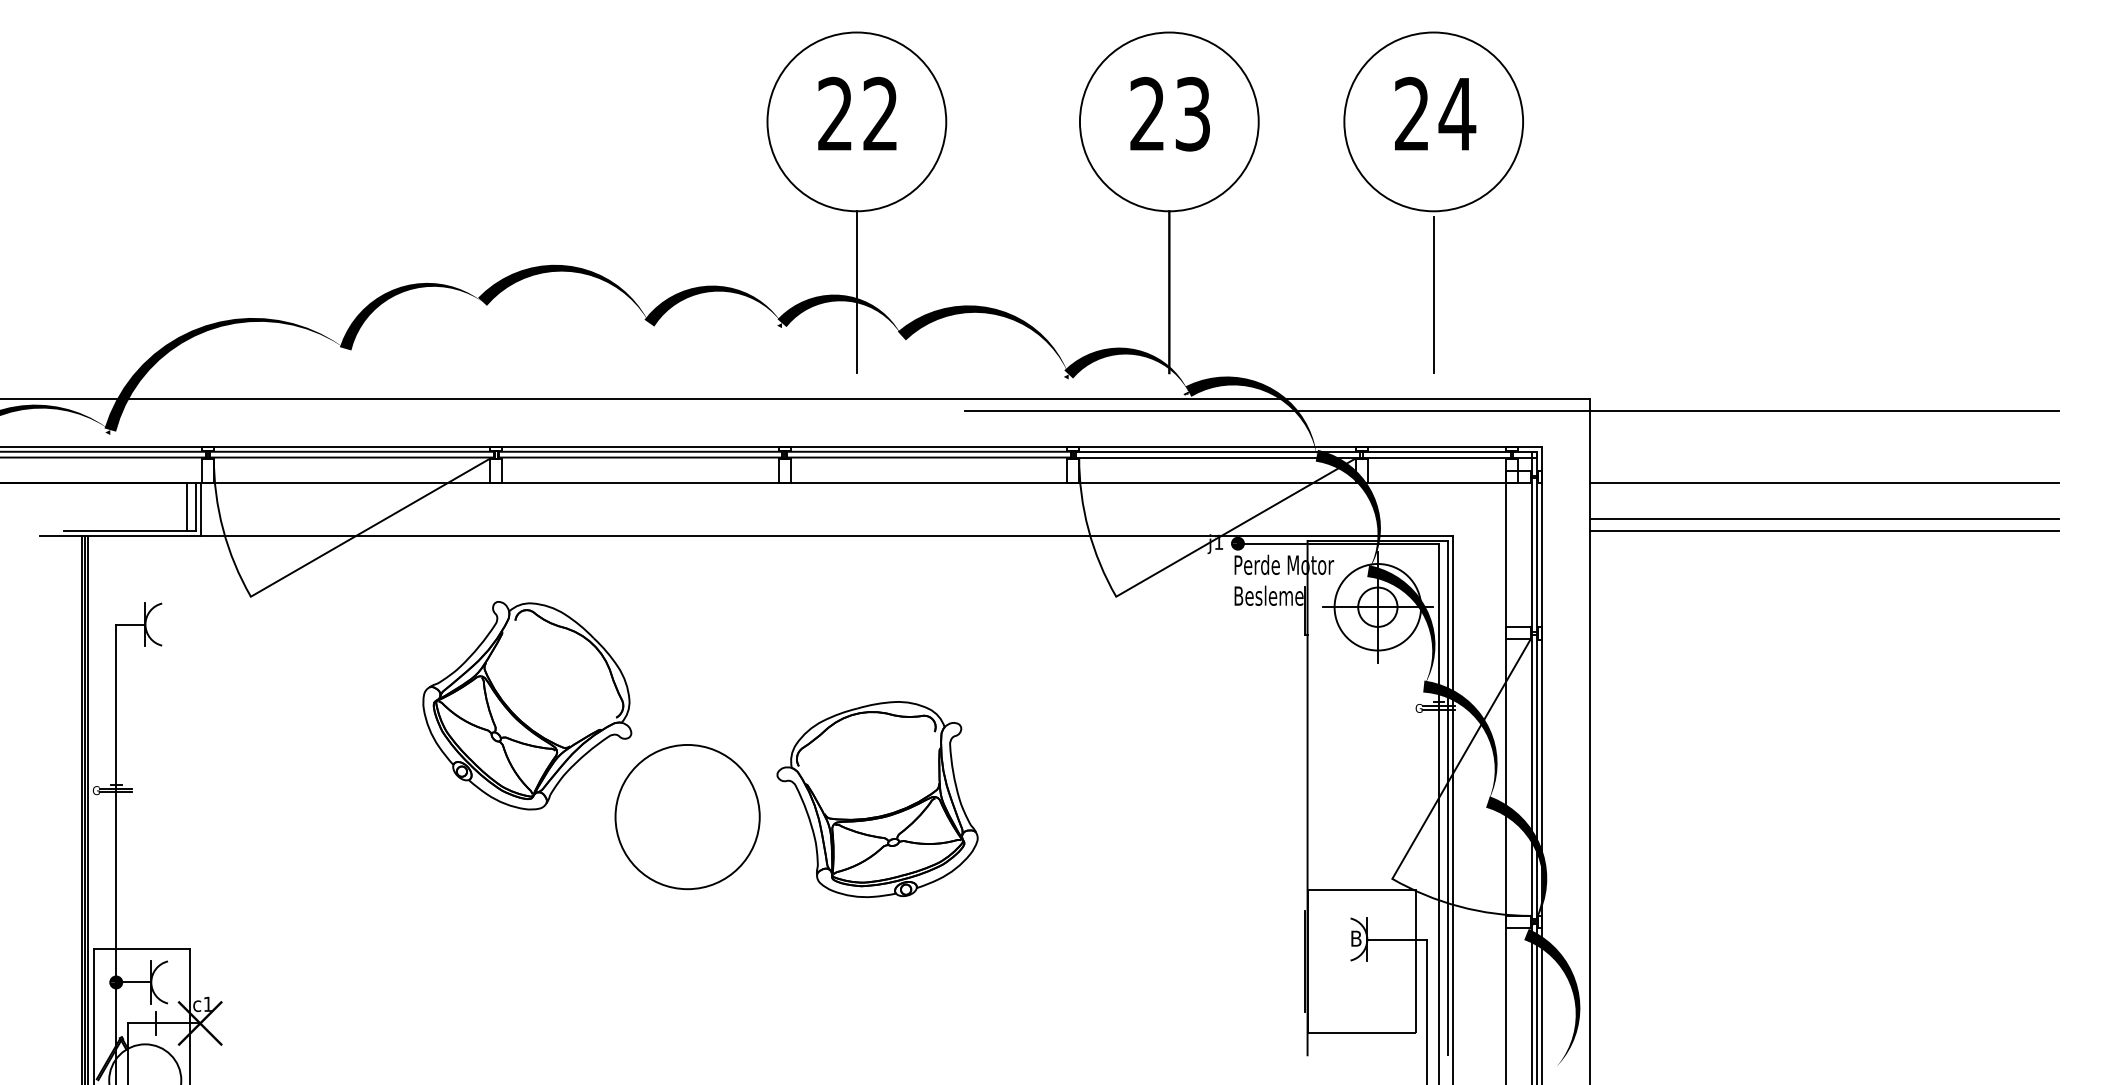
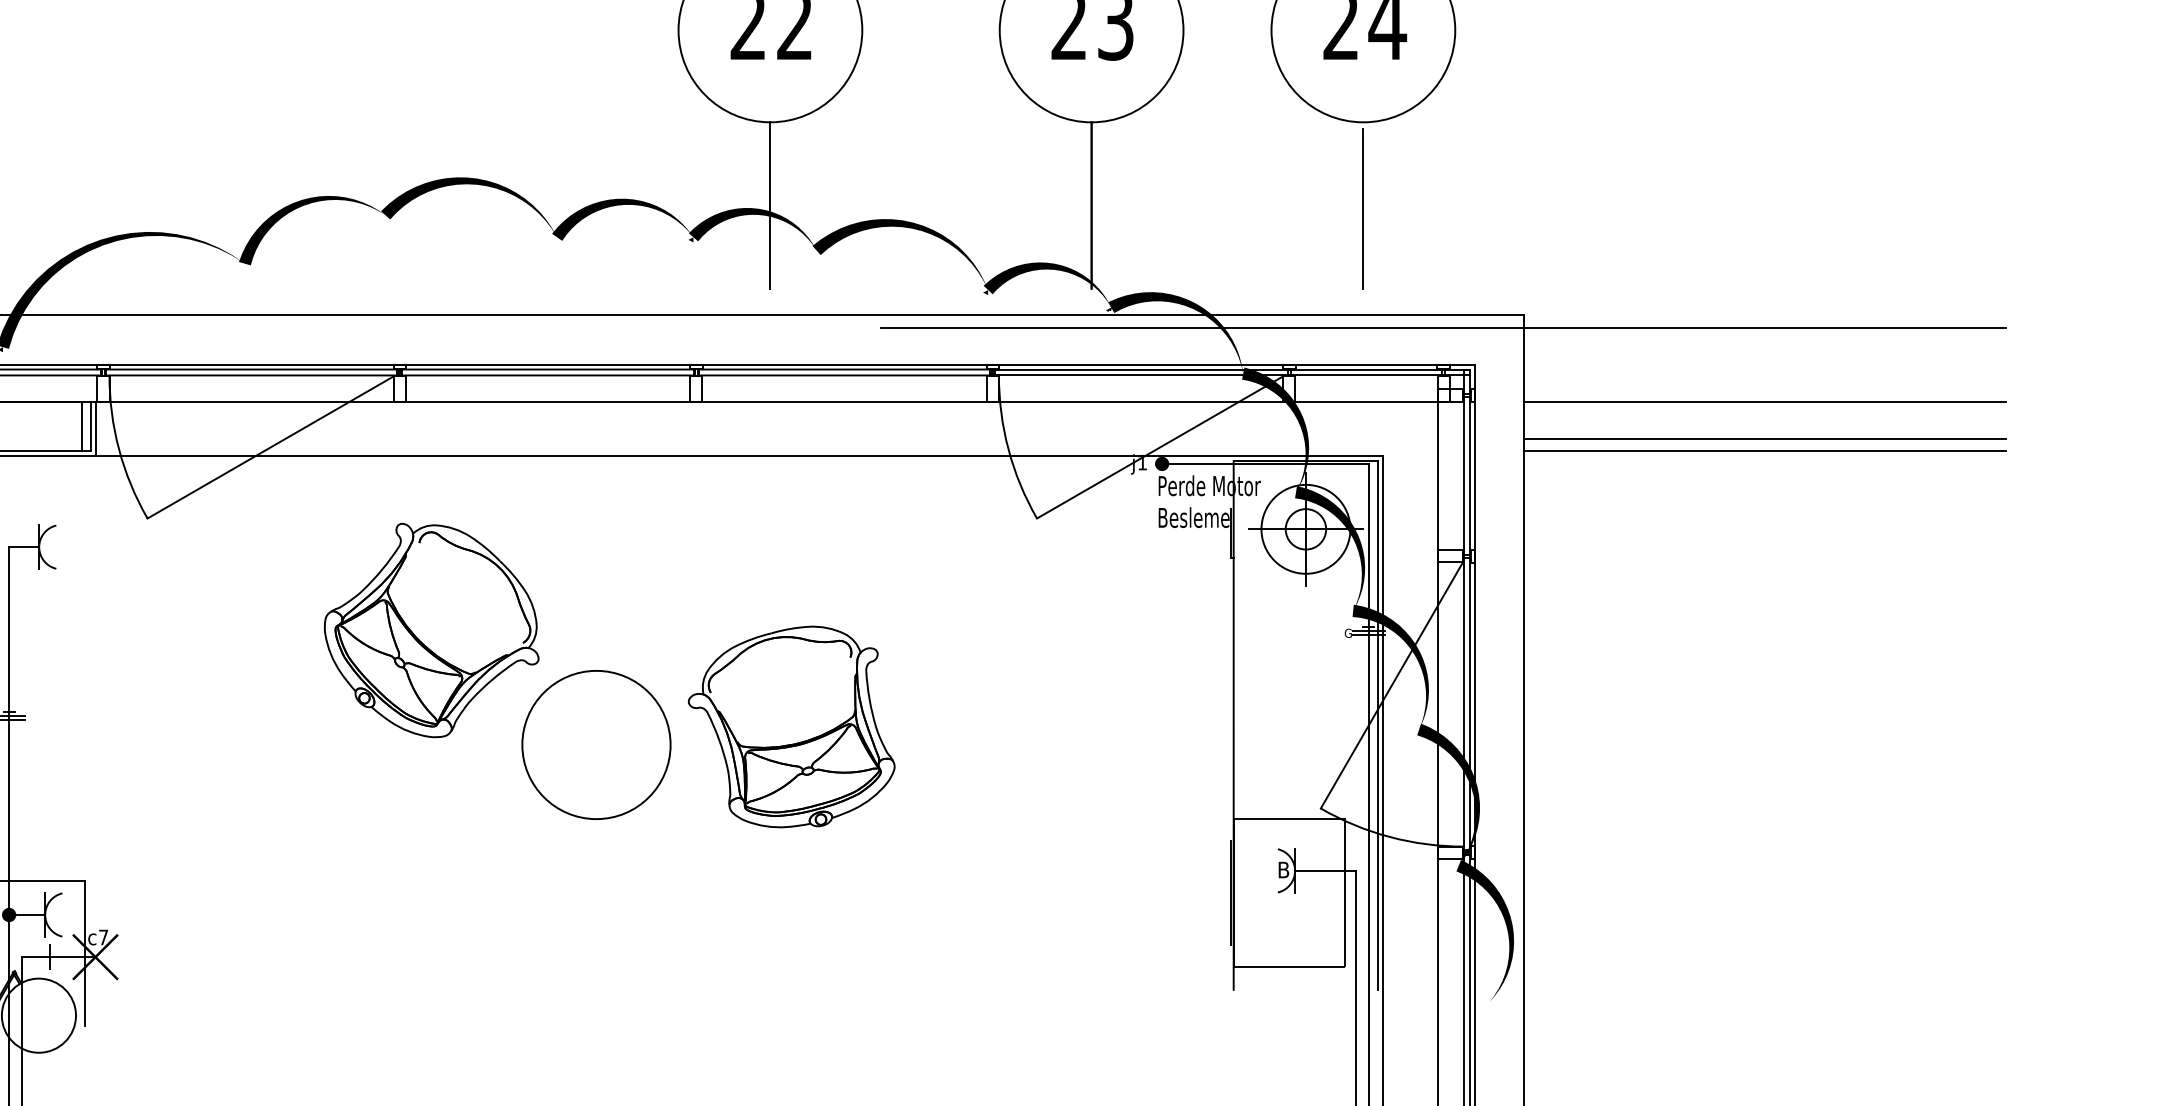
text: (207, 1003) -> (102, 936), c1 -> c7

